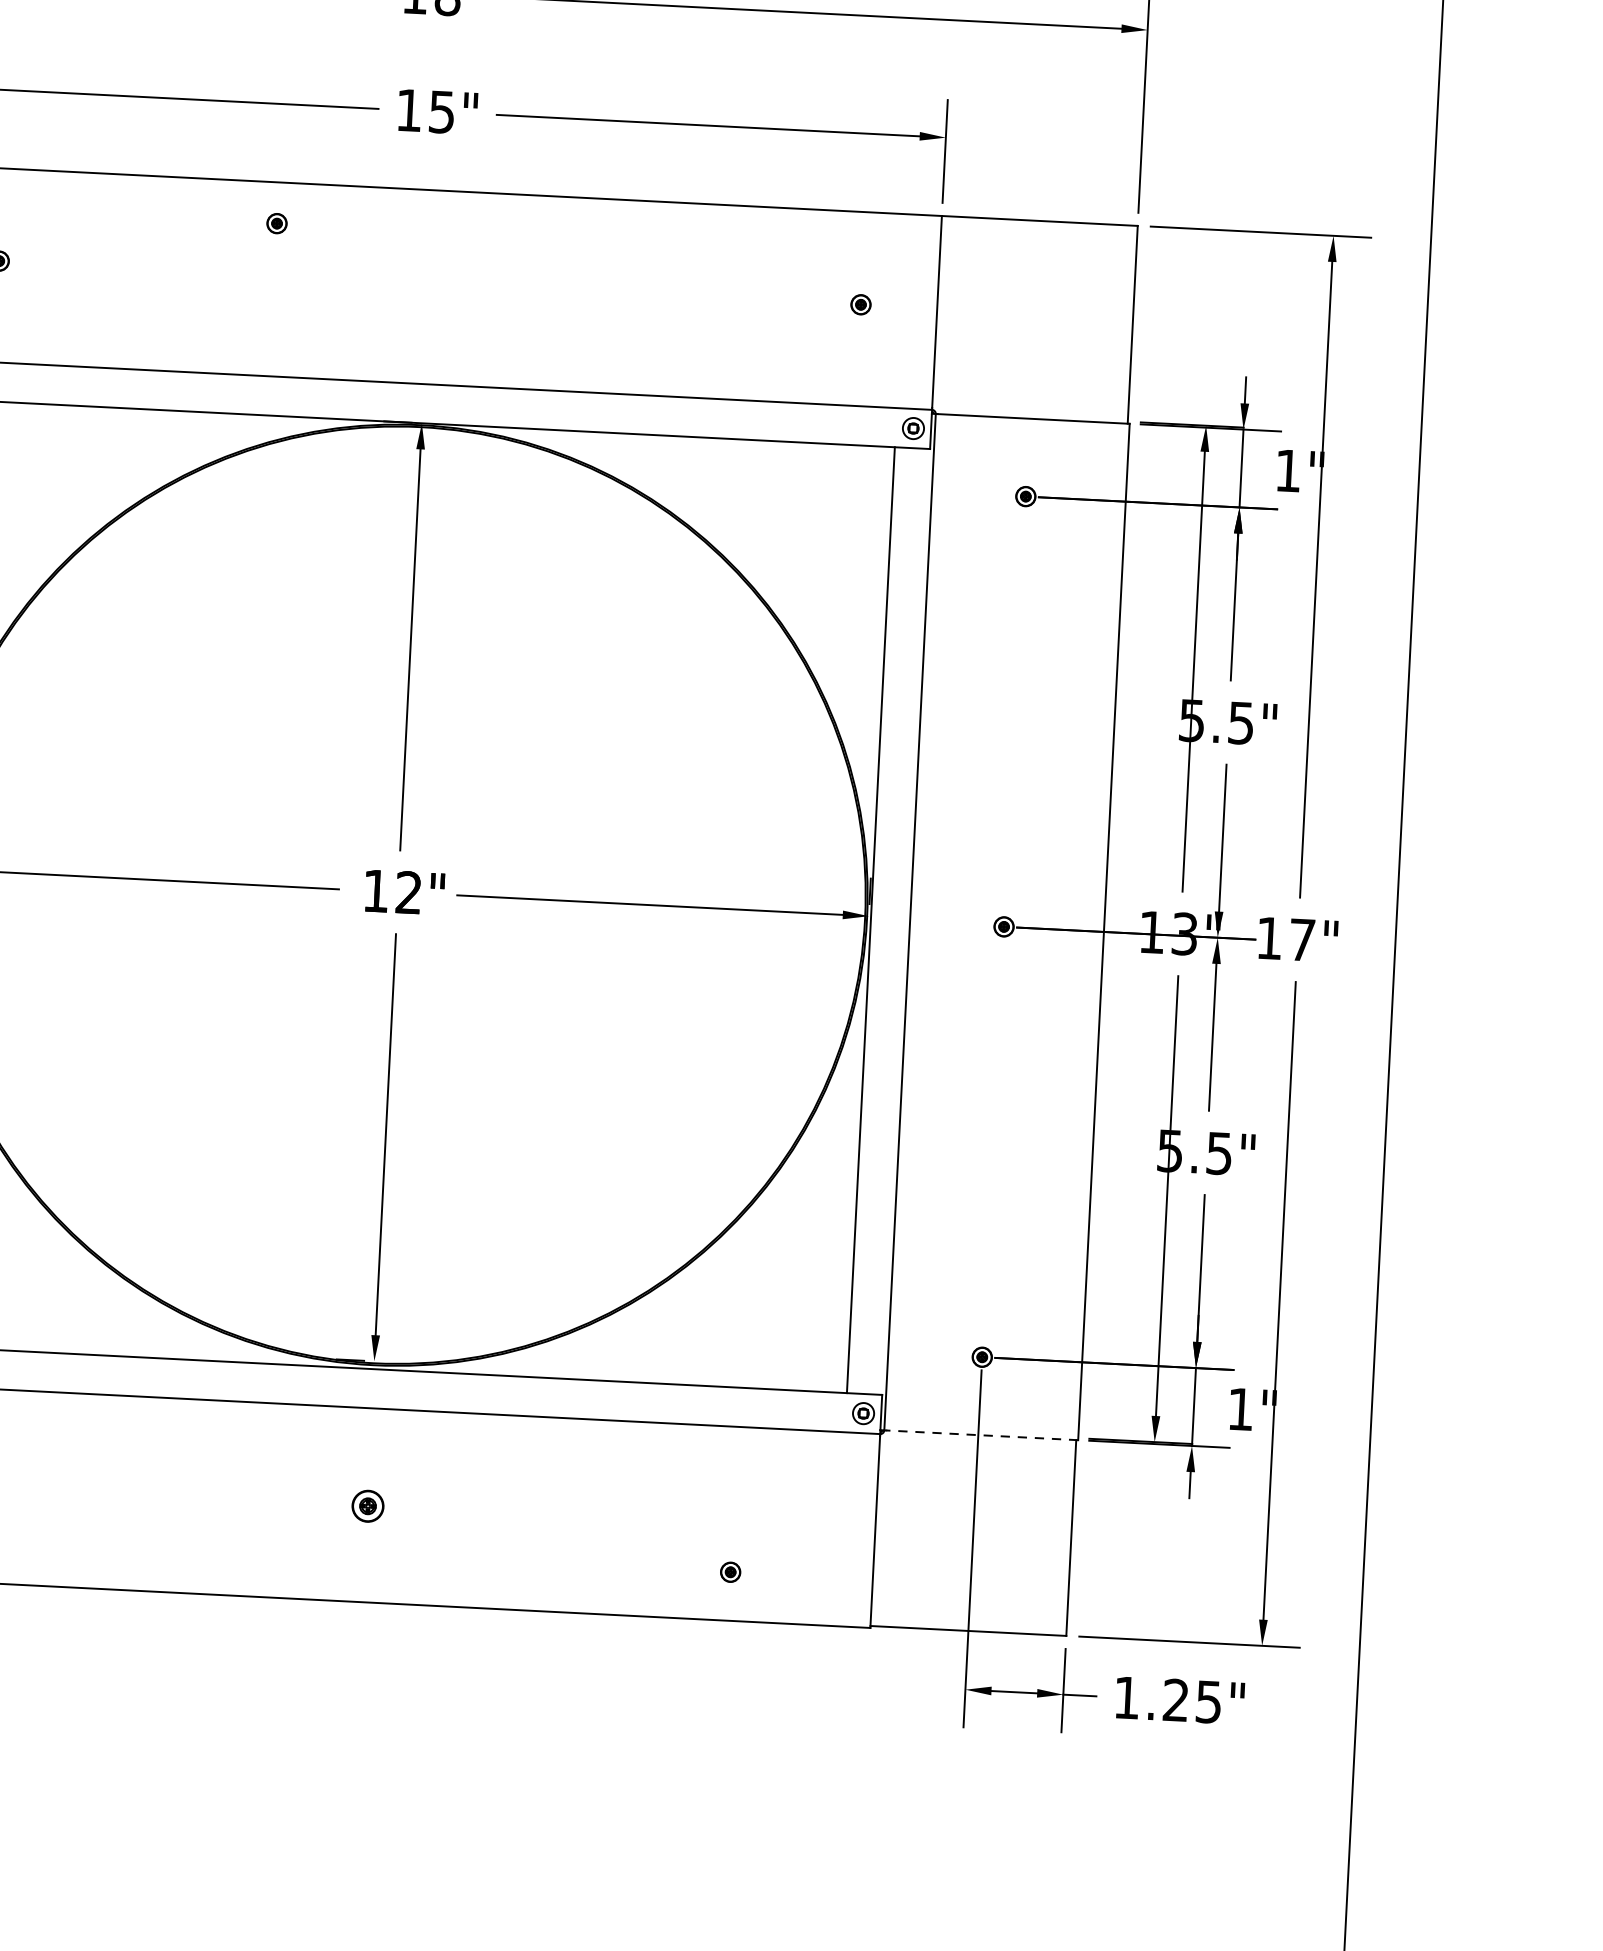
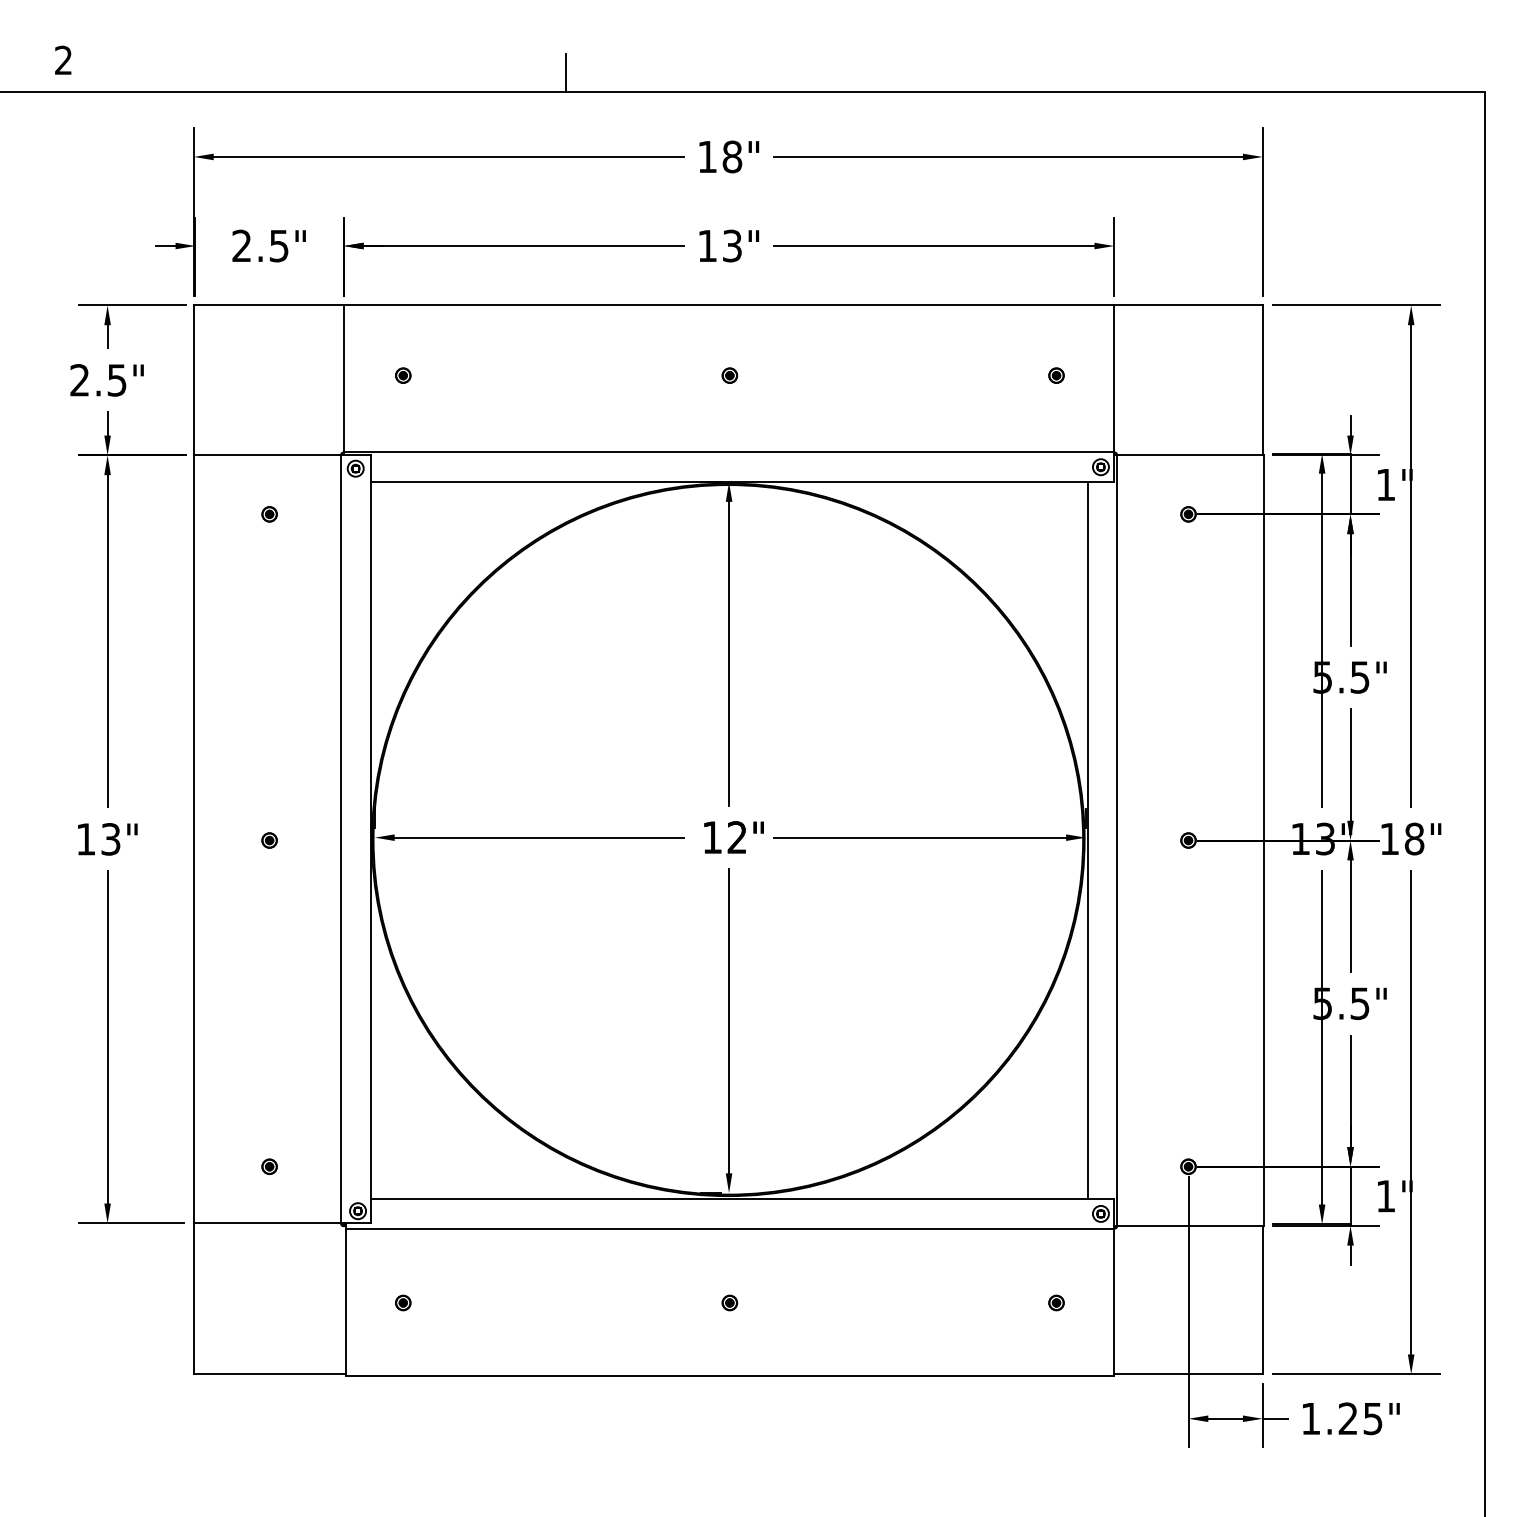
text: (442, 111) -> (732, 245), 15" -> 13"
part: (276, 223) -> (729, 375), moved
text: (1302, 939) -> (1414, 838), 17" -> 18"
line: (982, 1434) -> (1191, 1225), dashed -> solid
part: (367, 1505) -> (729, 1302), size x0.62
part: (730, 1571) -> (1056, 1302), moved

